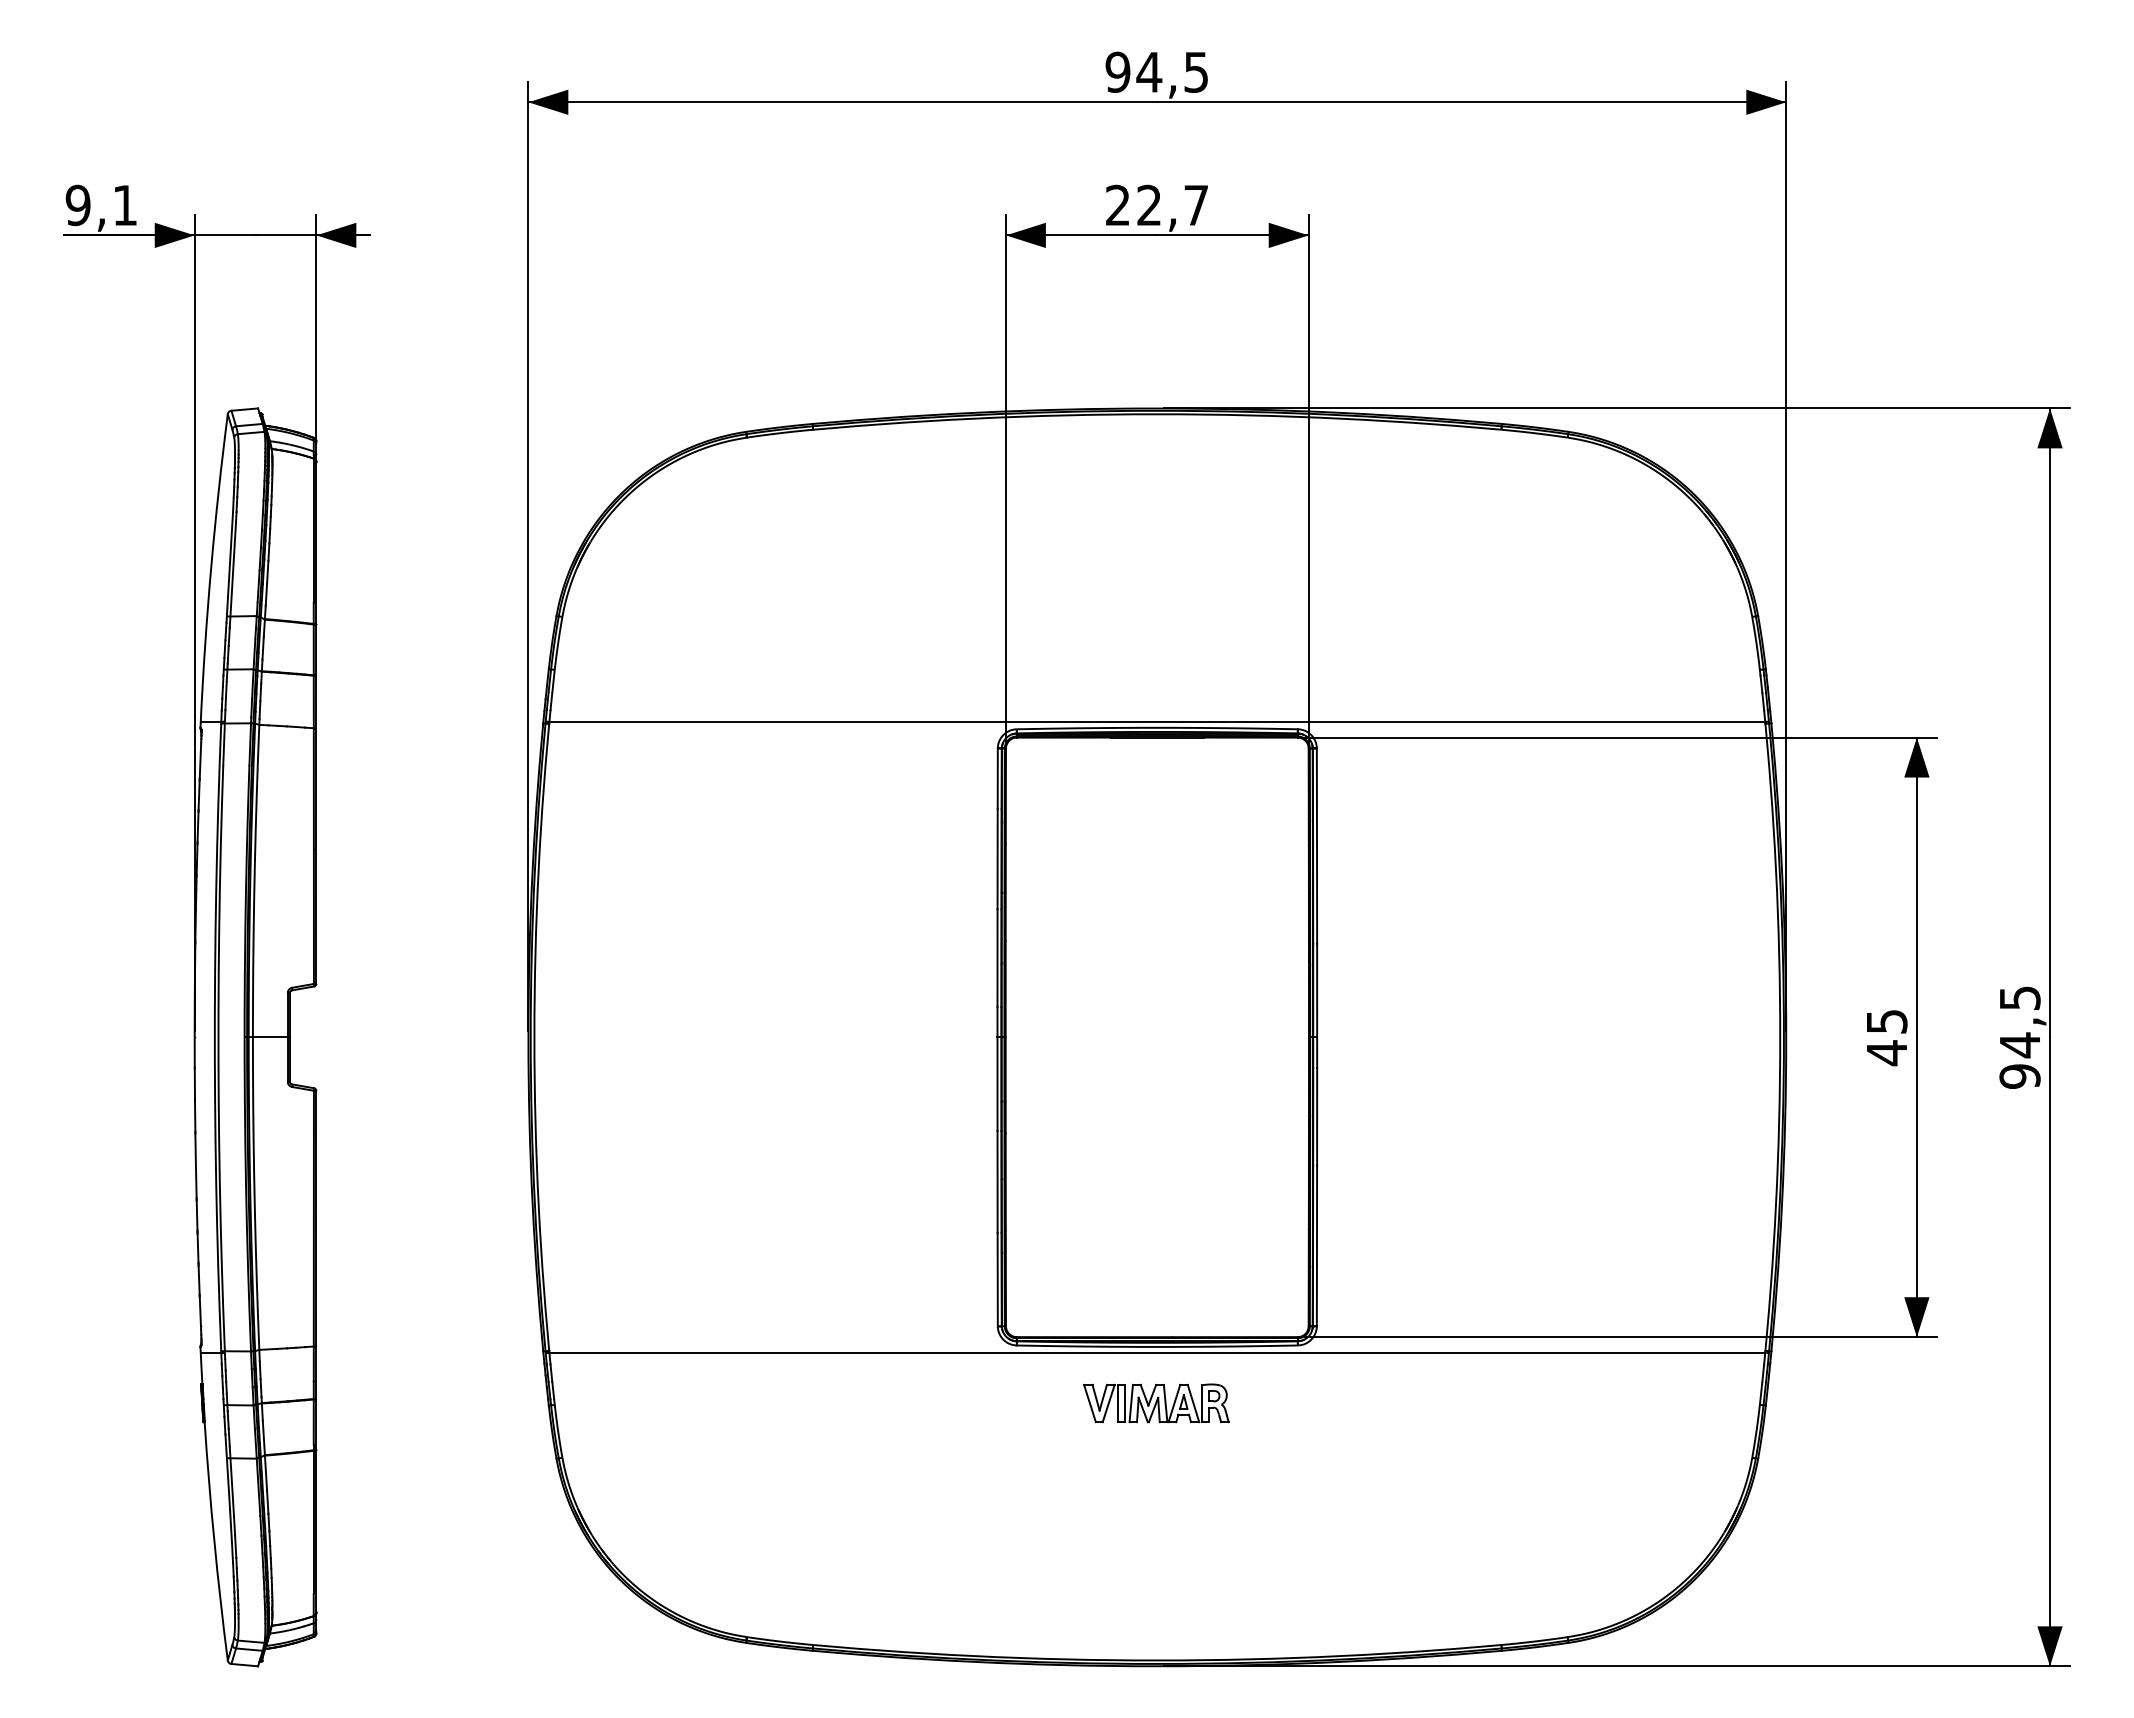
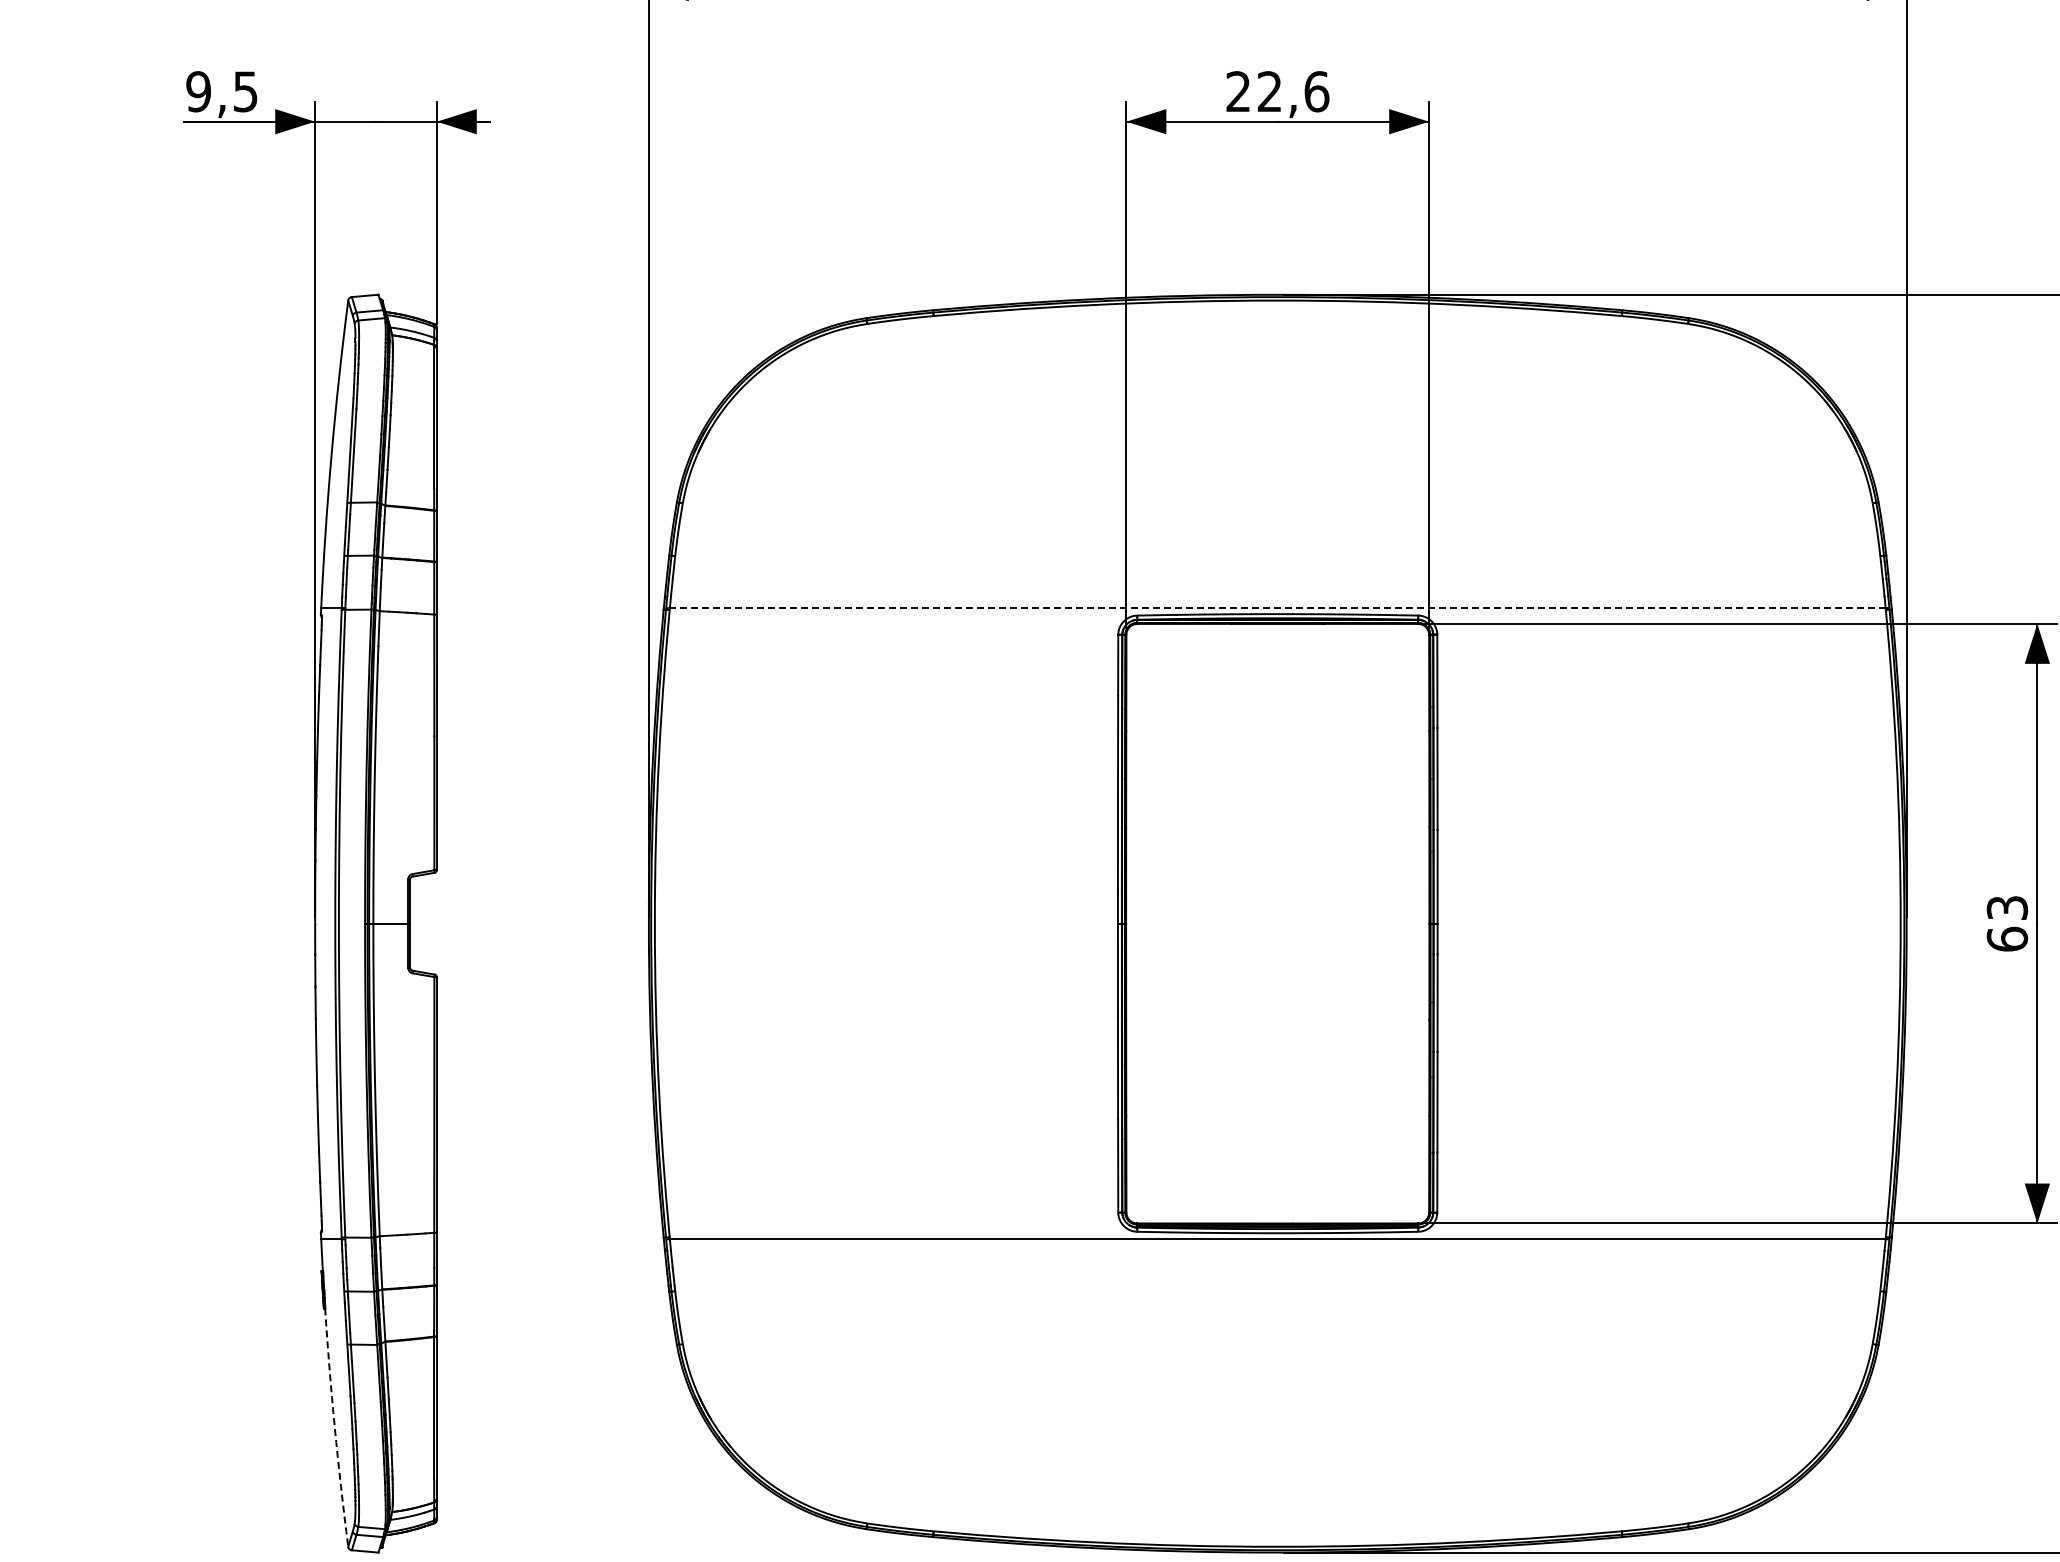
text: (124, 205) -> (244, 91), 9,1 -> 9,5
text: (1196, 205) -> (1316, 91), 22,7 -> 22,6
line: (1157, 721) -> (1277, 607), solid -> dashed
text: (1886, 1038) -> (2006, 924), 45 -> 63
part: (1156, 1403) -> (1276, 1289), removed
arc: (214, 1541) -> (334, 1427), solid -> dashed

